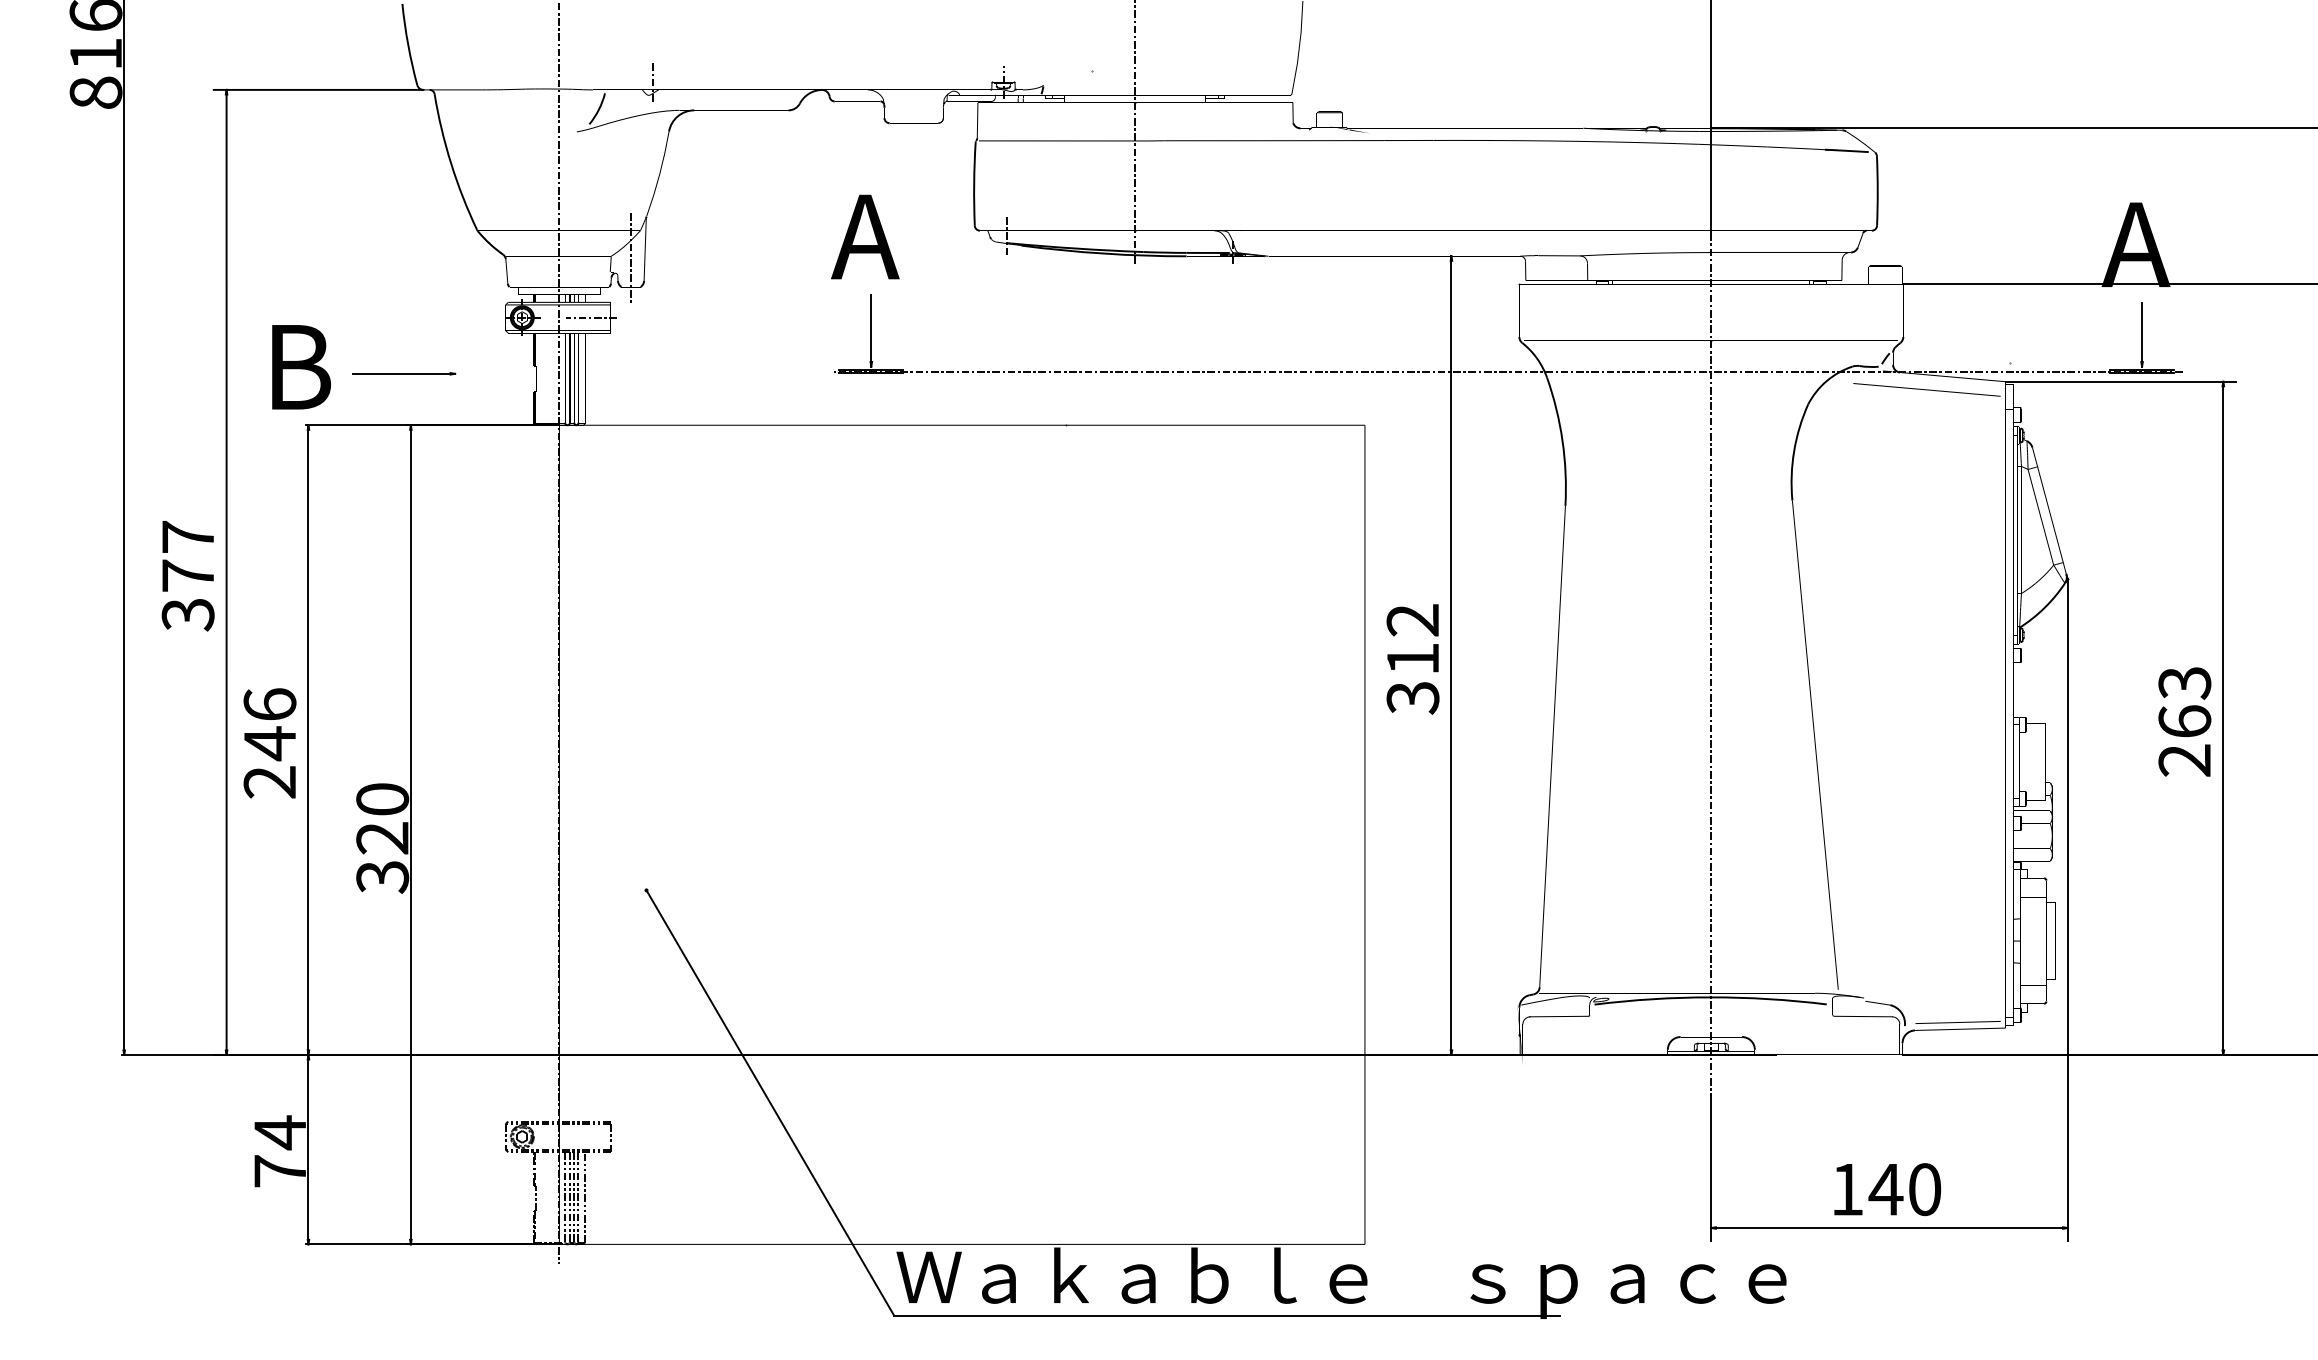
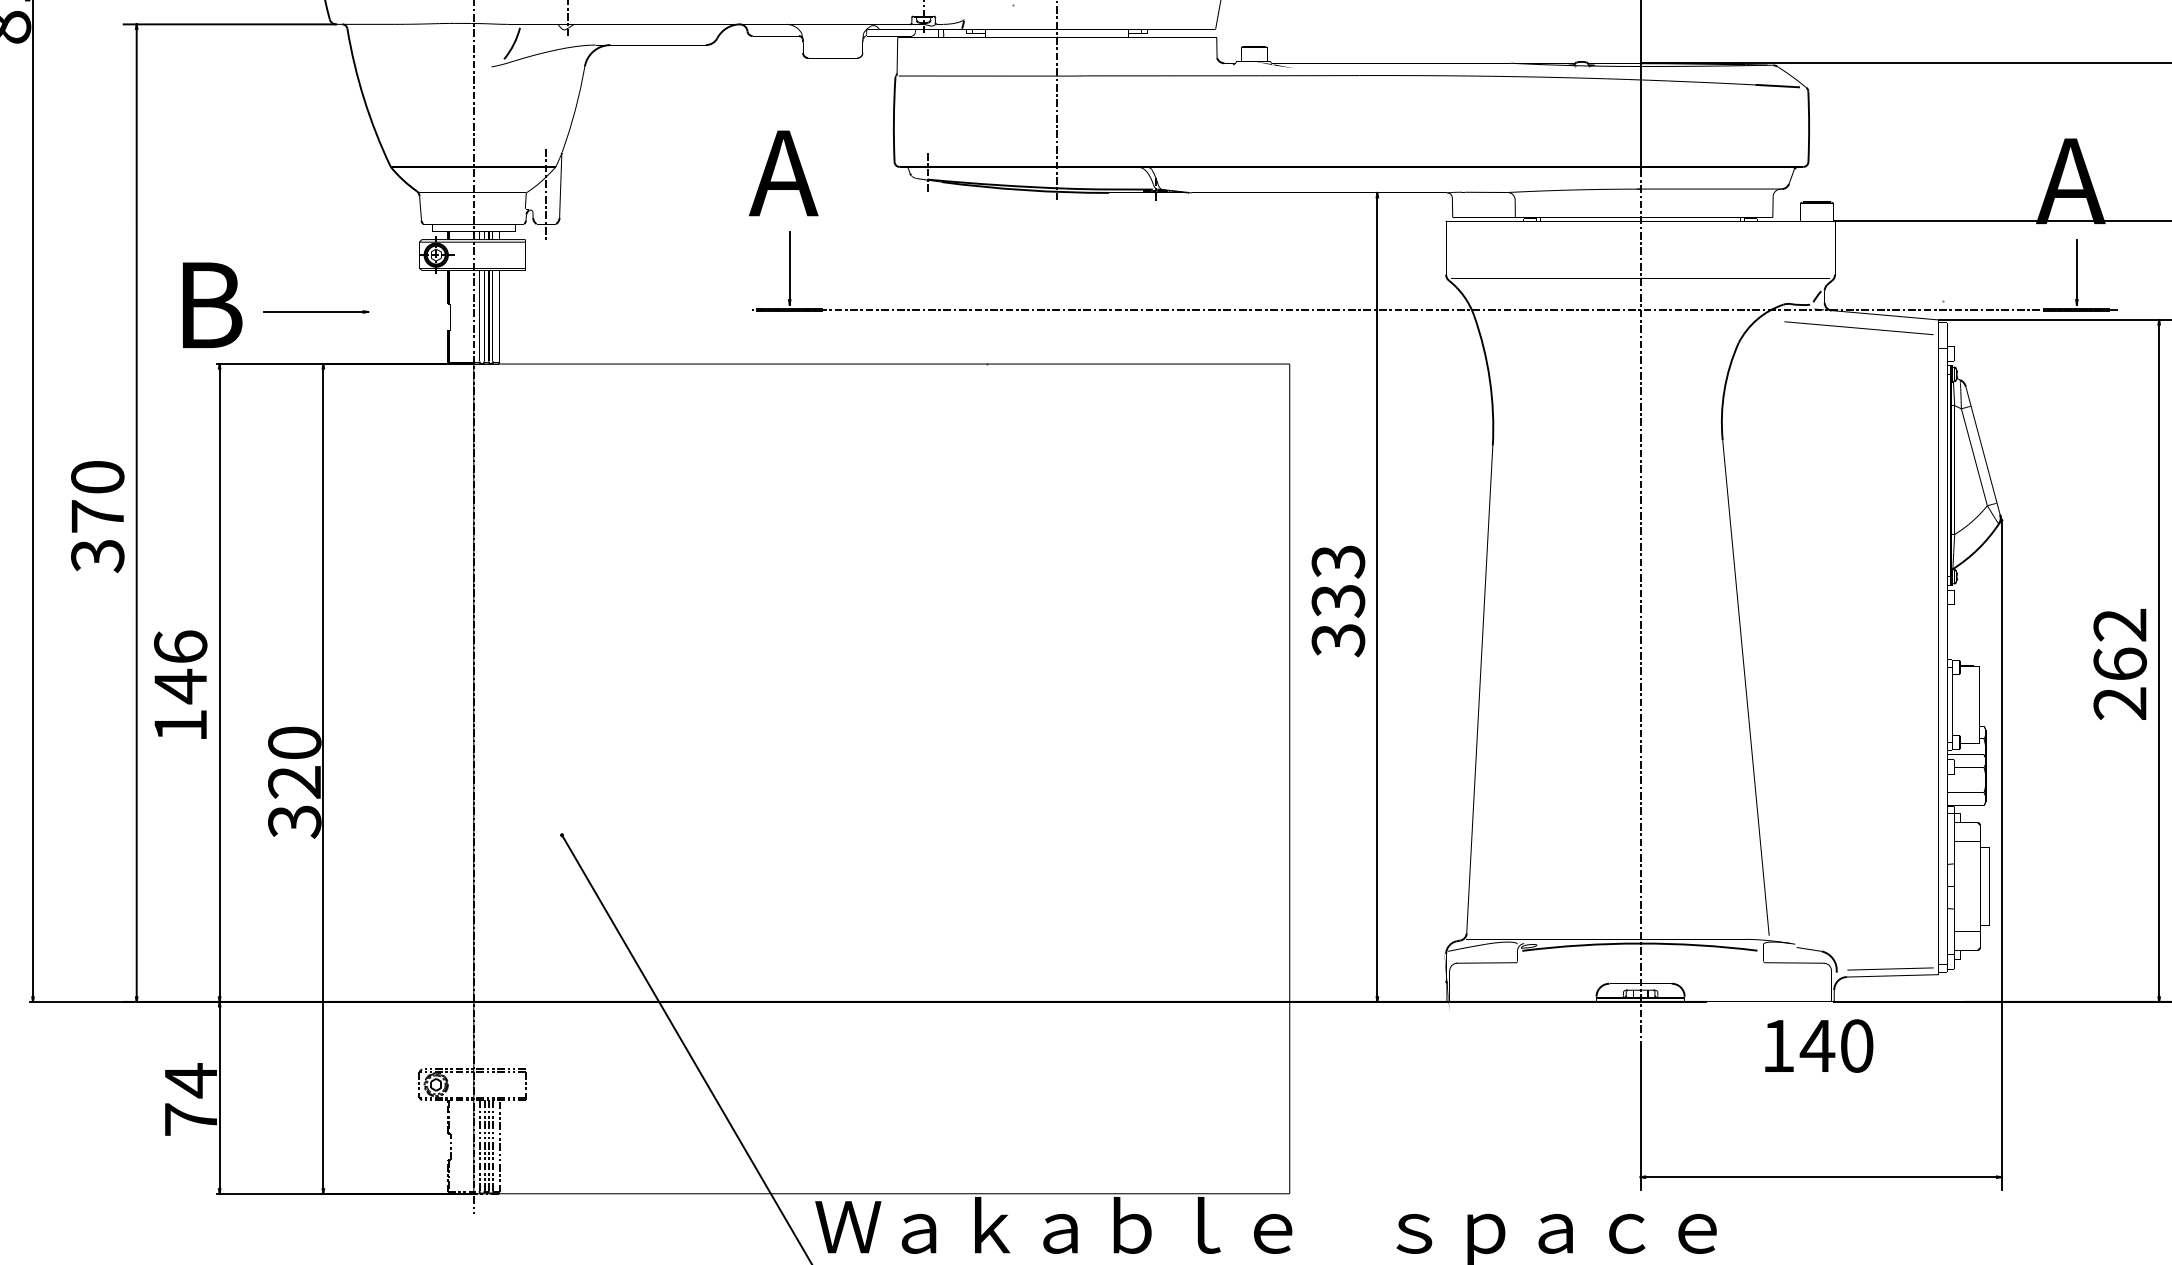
line: (591, 317) -> (506, 254), removed
text: (187, 536) -> (97, 476), 377 -> 370
text: (1412, 639) -> (1337, 581), 312 -> 333
text: (2184, 683) -> (2119, 625), 263 -> 262
text: (269, 782) -> (180, 725), 246 -> 146
text: (1887, 1189) -> (1819, 1045), moved

